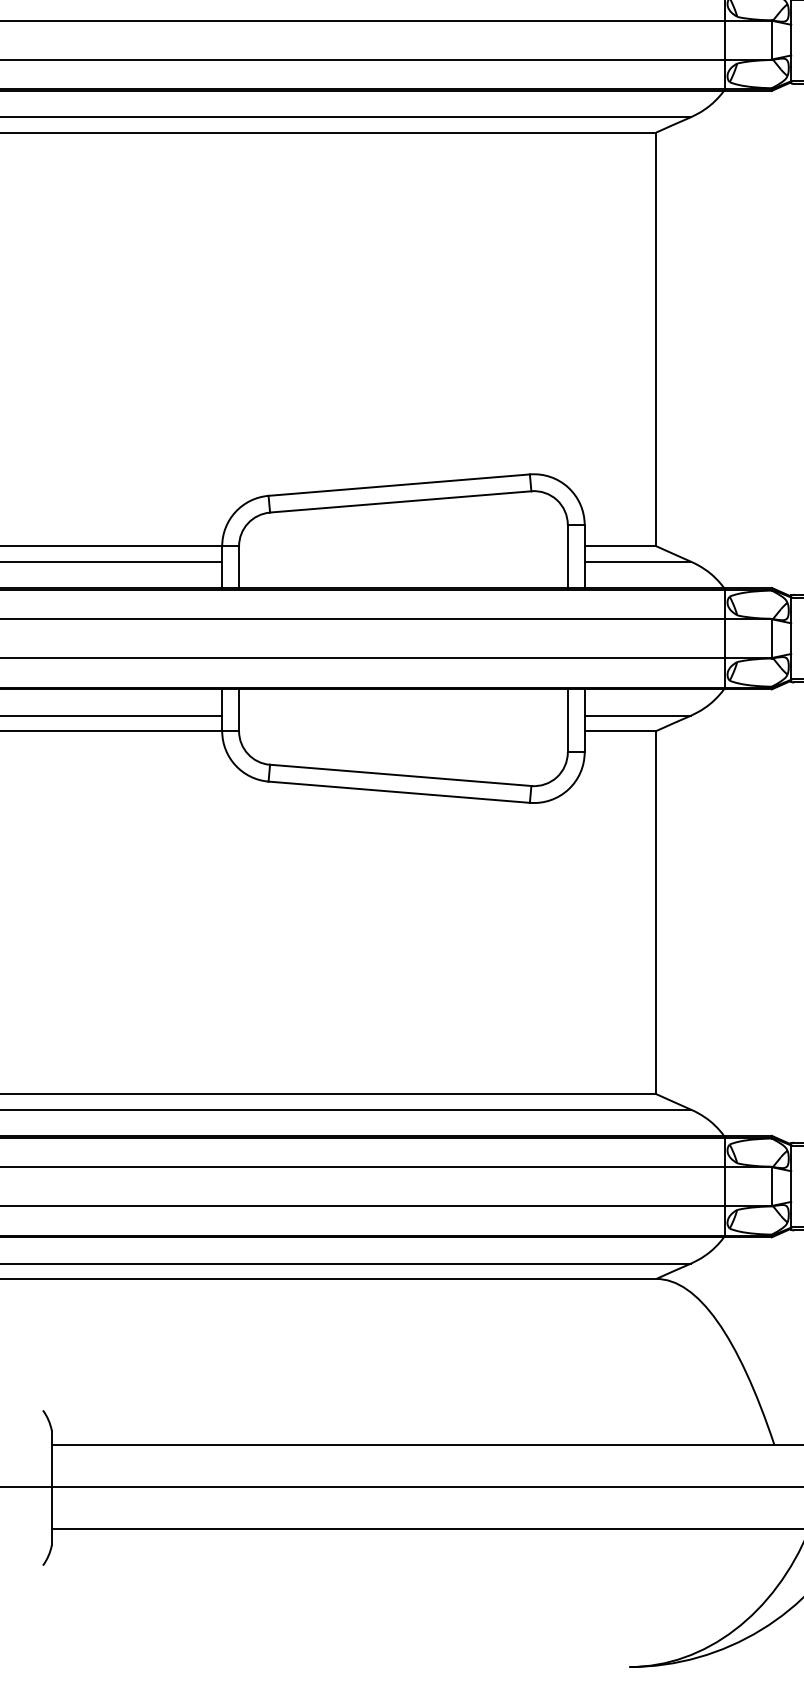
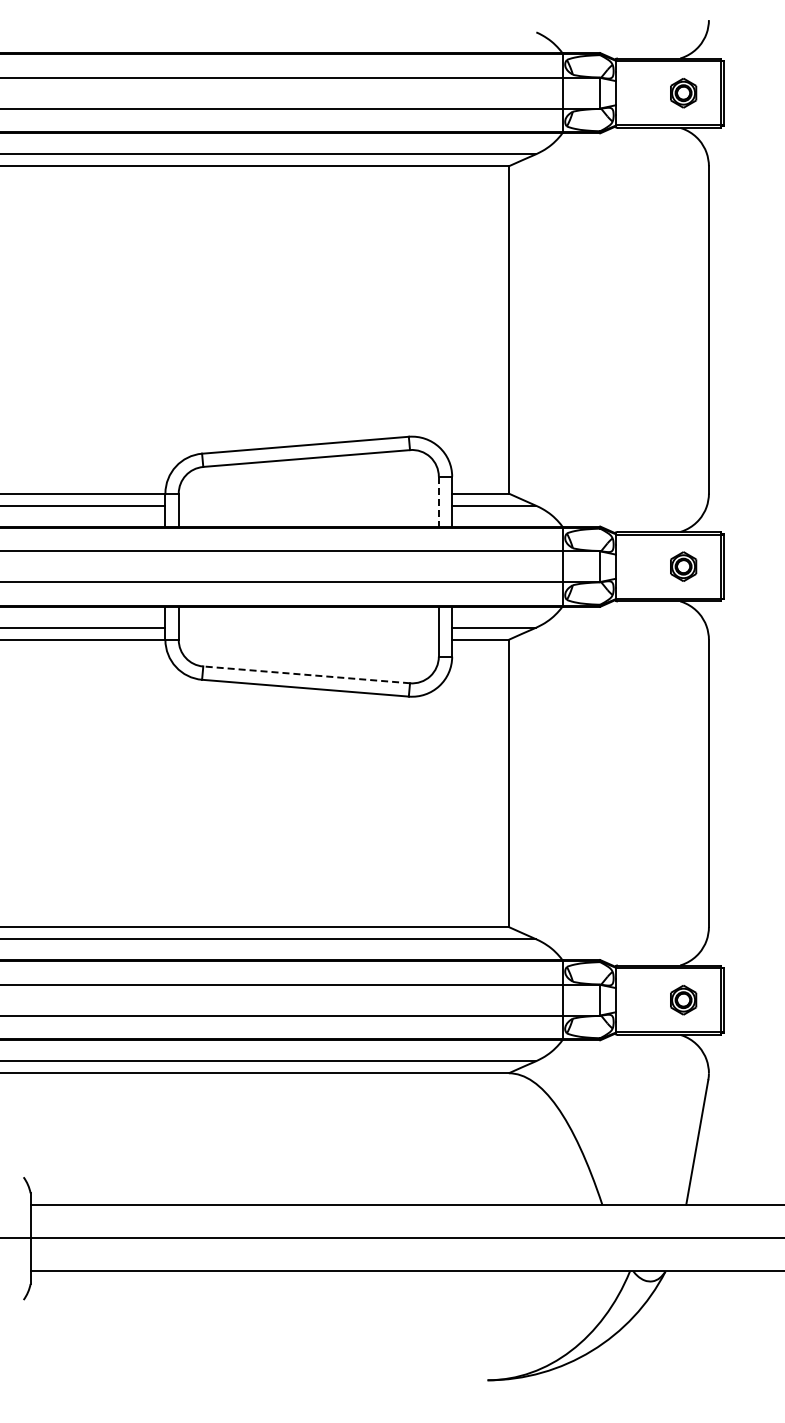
line: (567, 556) -> (438, 501), solid -> dashed
line: (400, 774) -> (306, 674), solid -> dashed

